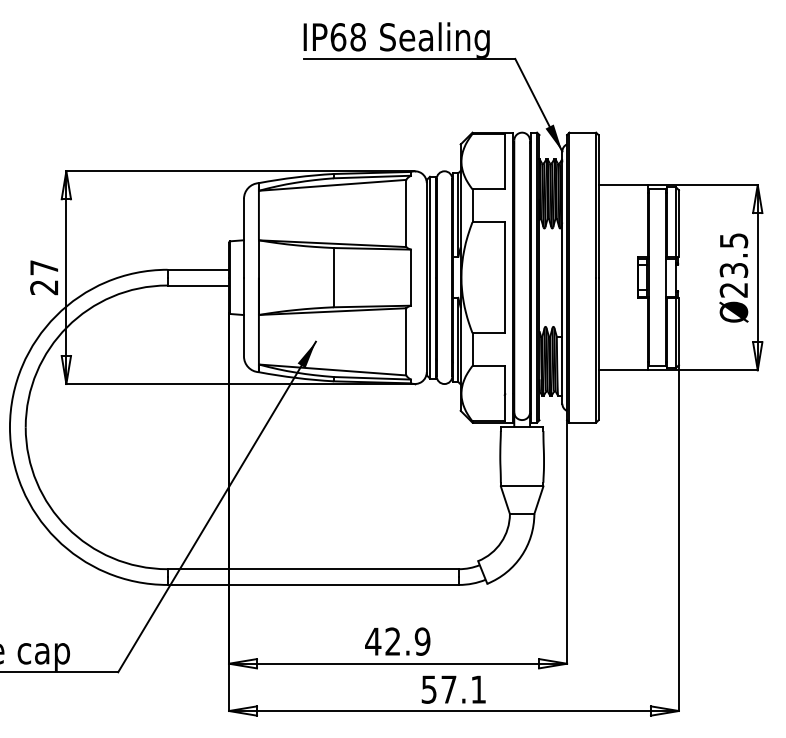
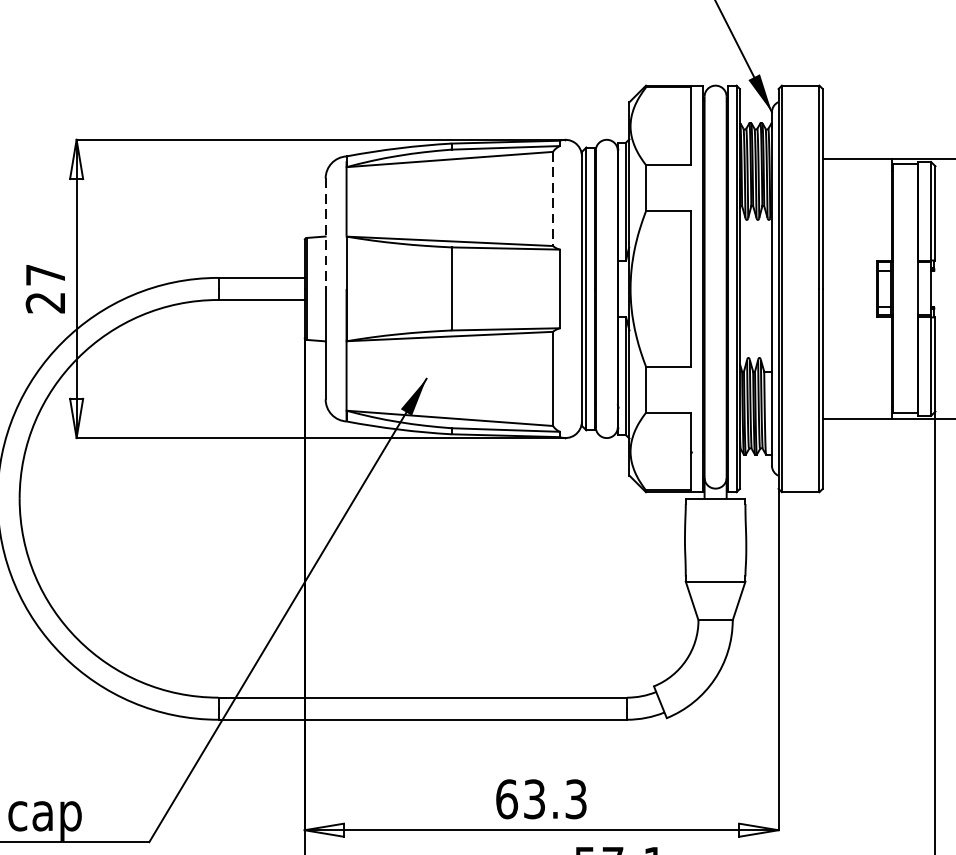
line: (406, 213) -> (553, 198), solid -> dashed
line: (243, 238) -> (324, 234), solid -> dashed
text: (397, 641) -> (540, 799), 42.9 -> 63.3

